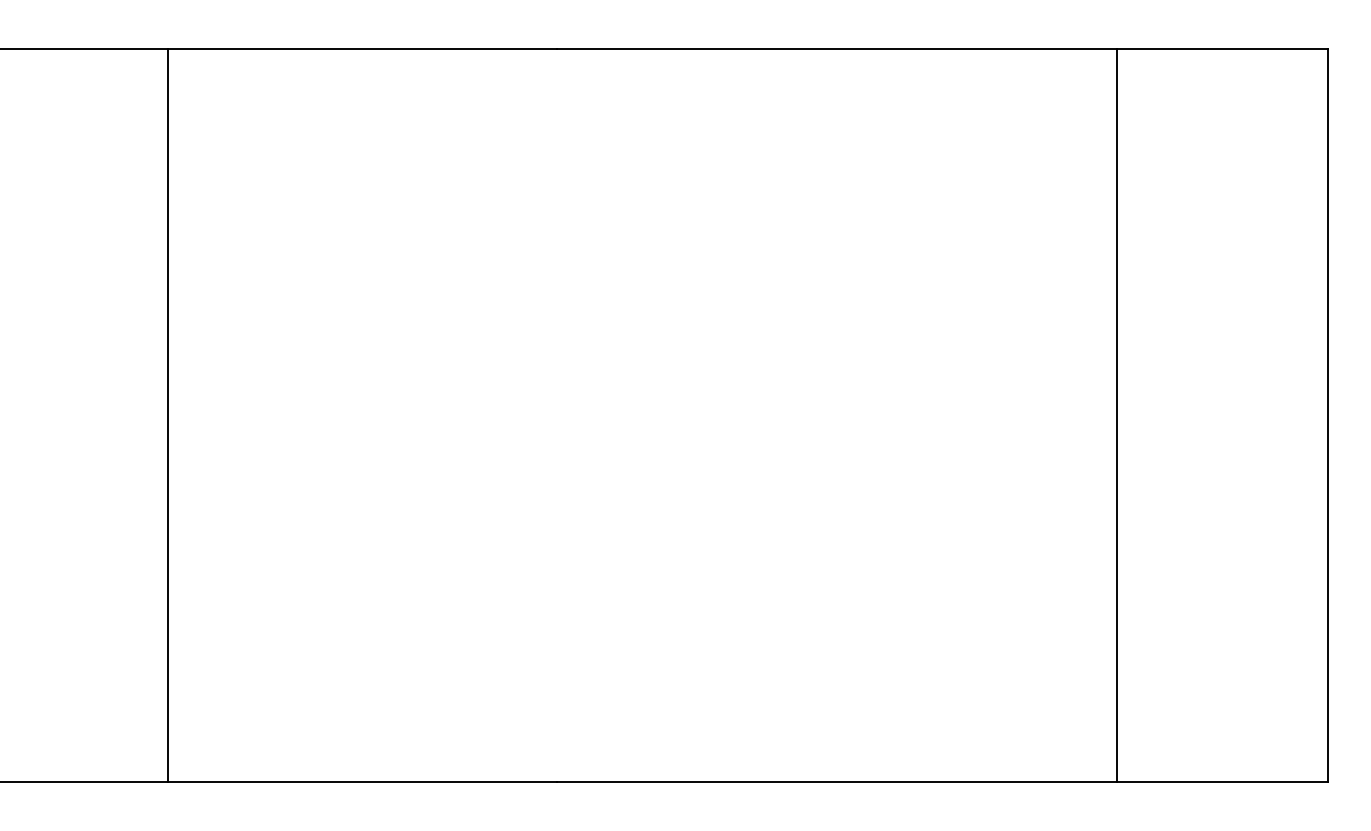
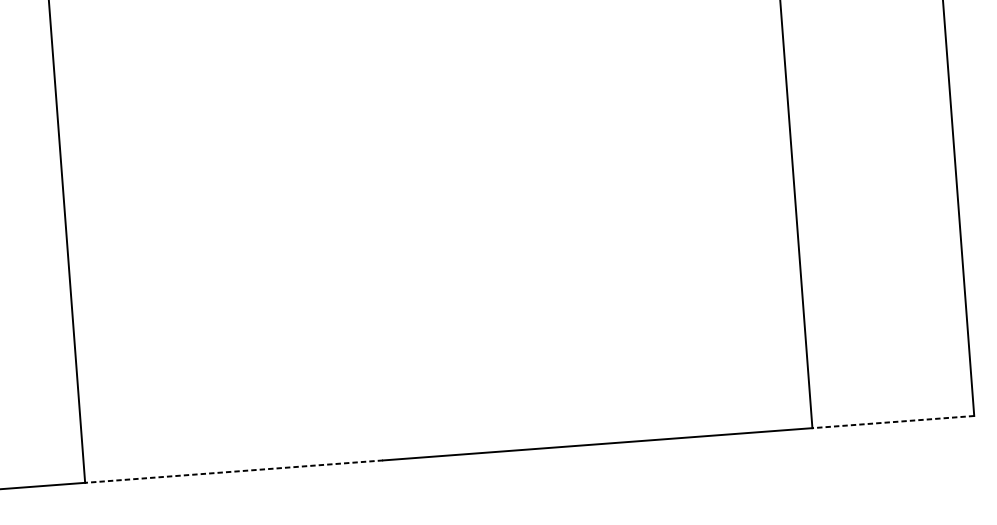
line: (361, 781) -> (233, 471), solid -> dashed
line: (1222, 781) -> (893, 421), solid -> dashed

